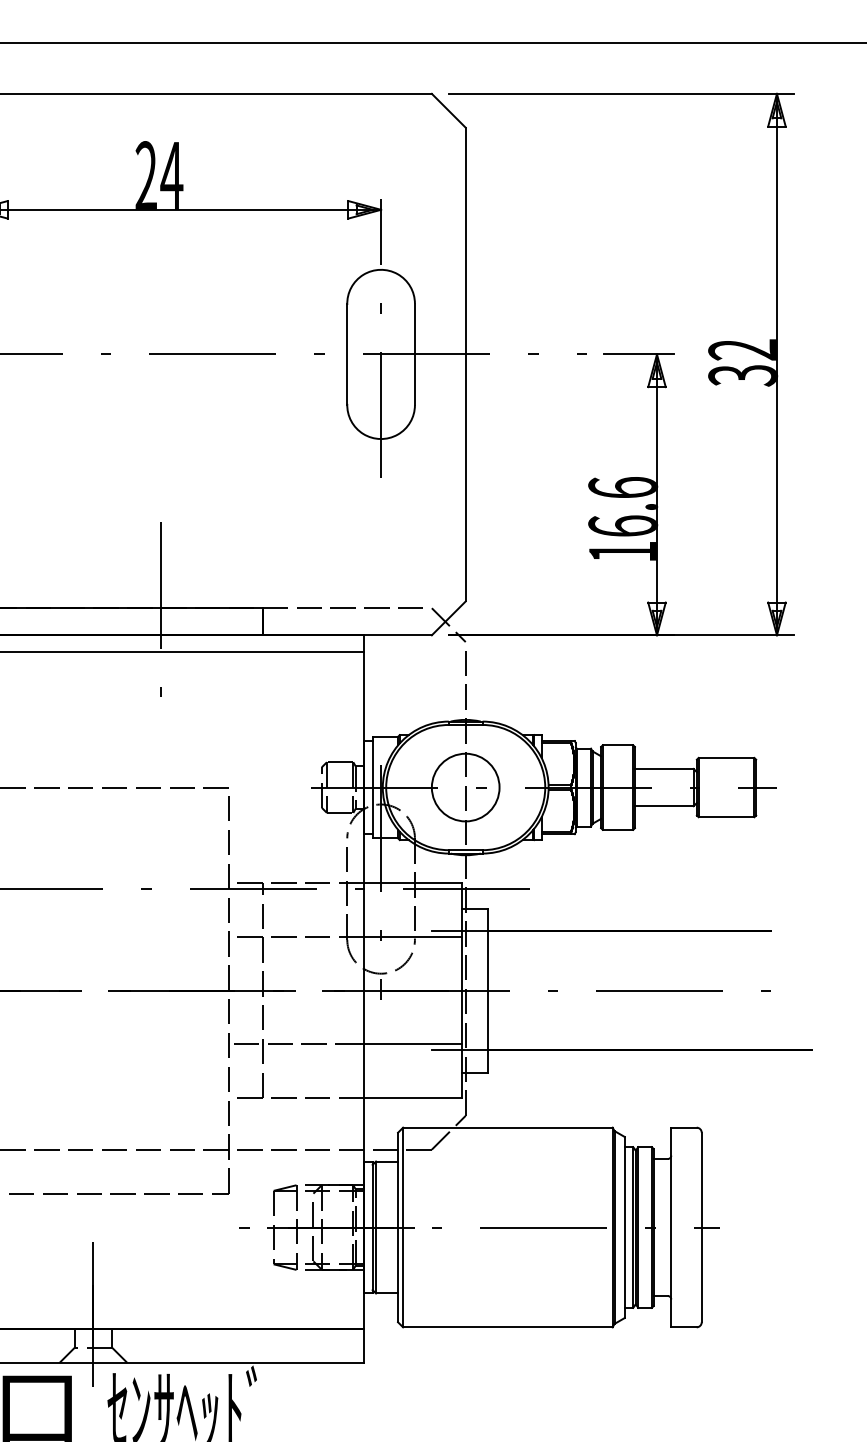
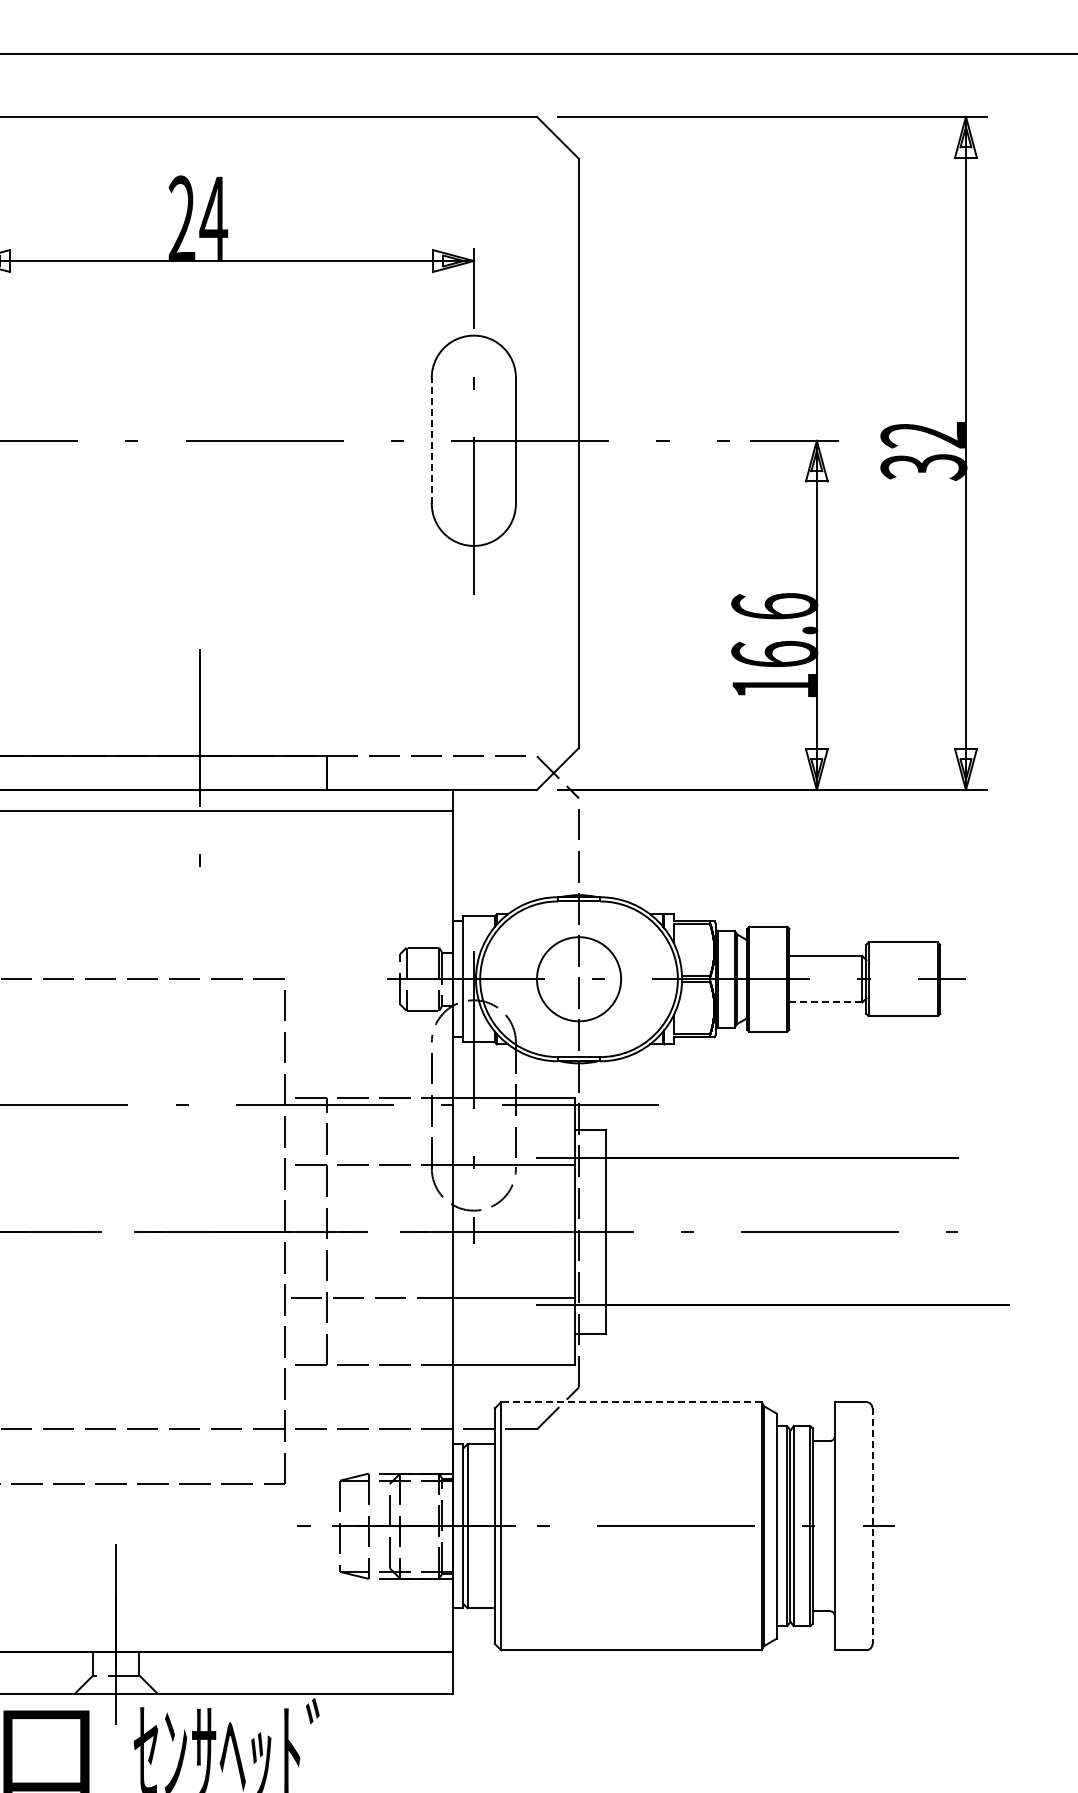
line: (347, 354) -> (431, 440), solid -> dashed
line: (663, 806) -> (825, 1002), solid -> dashed
line: (507, 1128) -> (630, 1402), solid -> dashed
line: (701, 1227) -> (872, 1526), solid -> dashed

